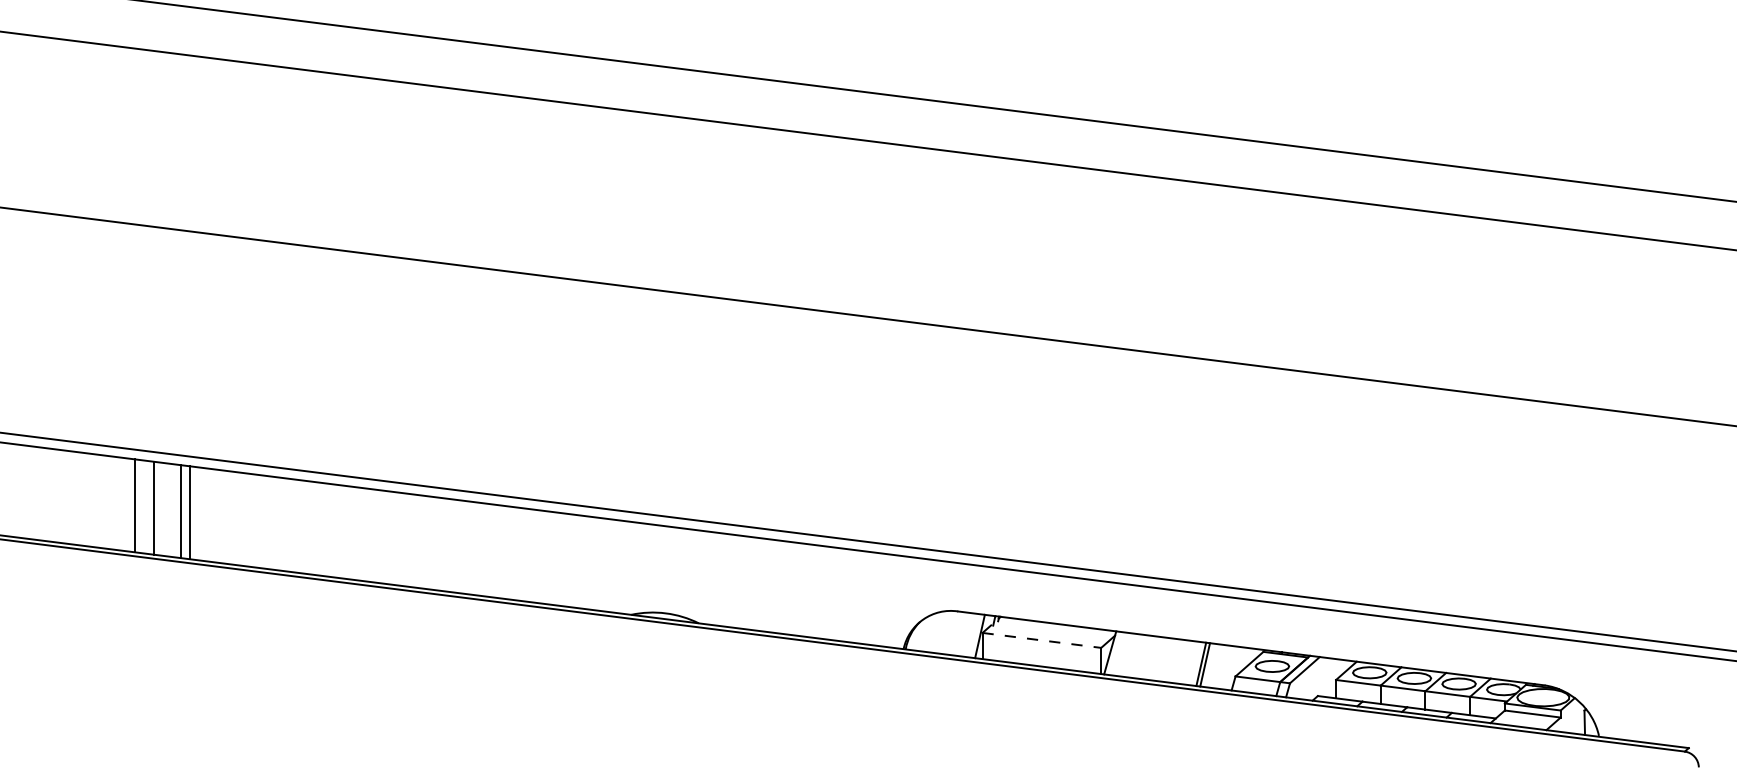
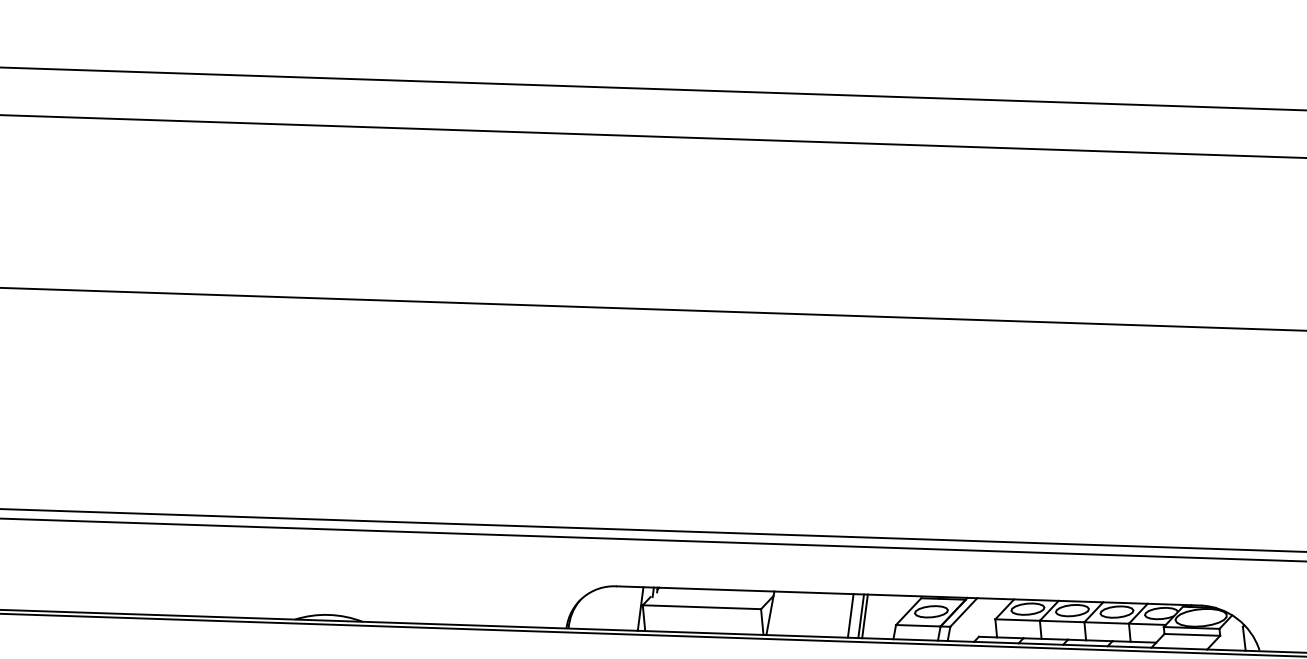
line: (1041, 640) -> (701, 607), dashed -> solid
line: (1190, 662) -> (850, 615), added

